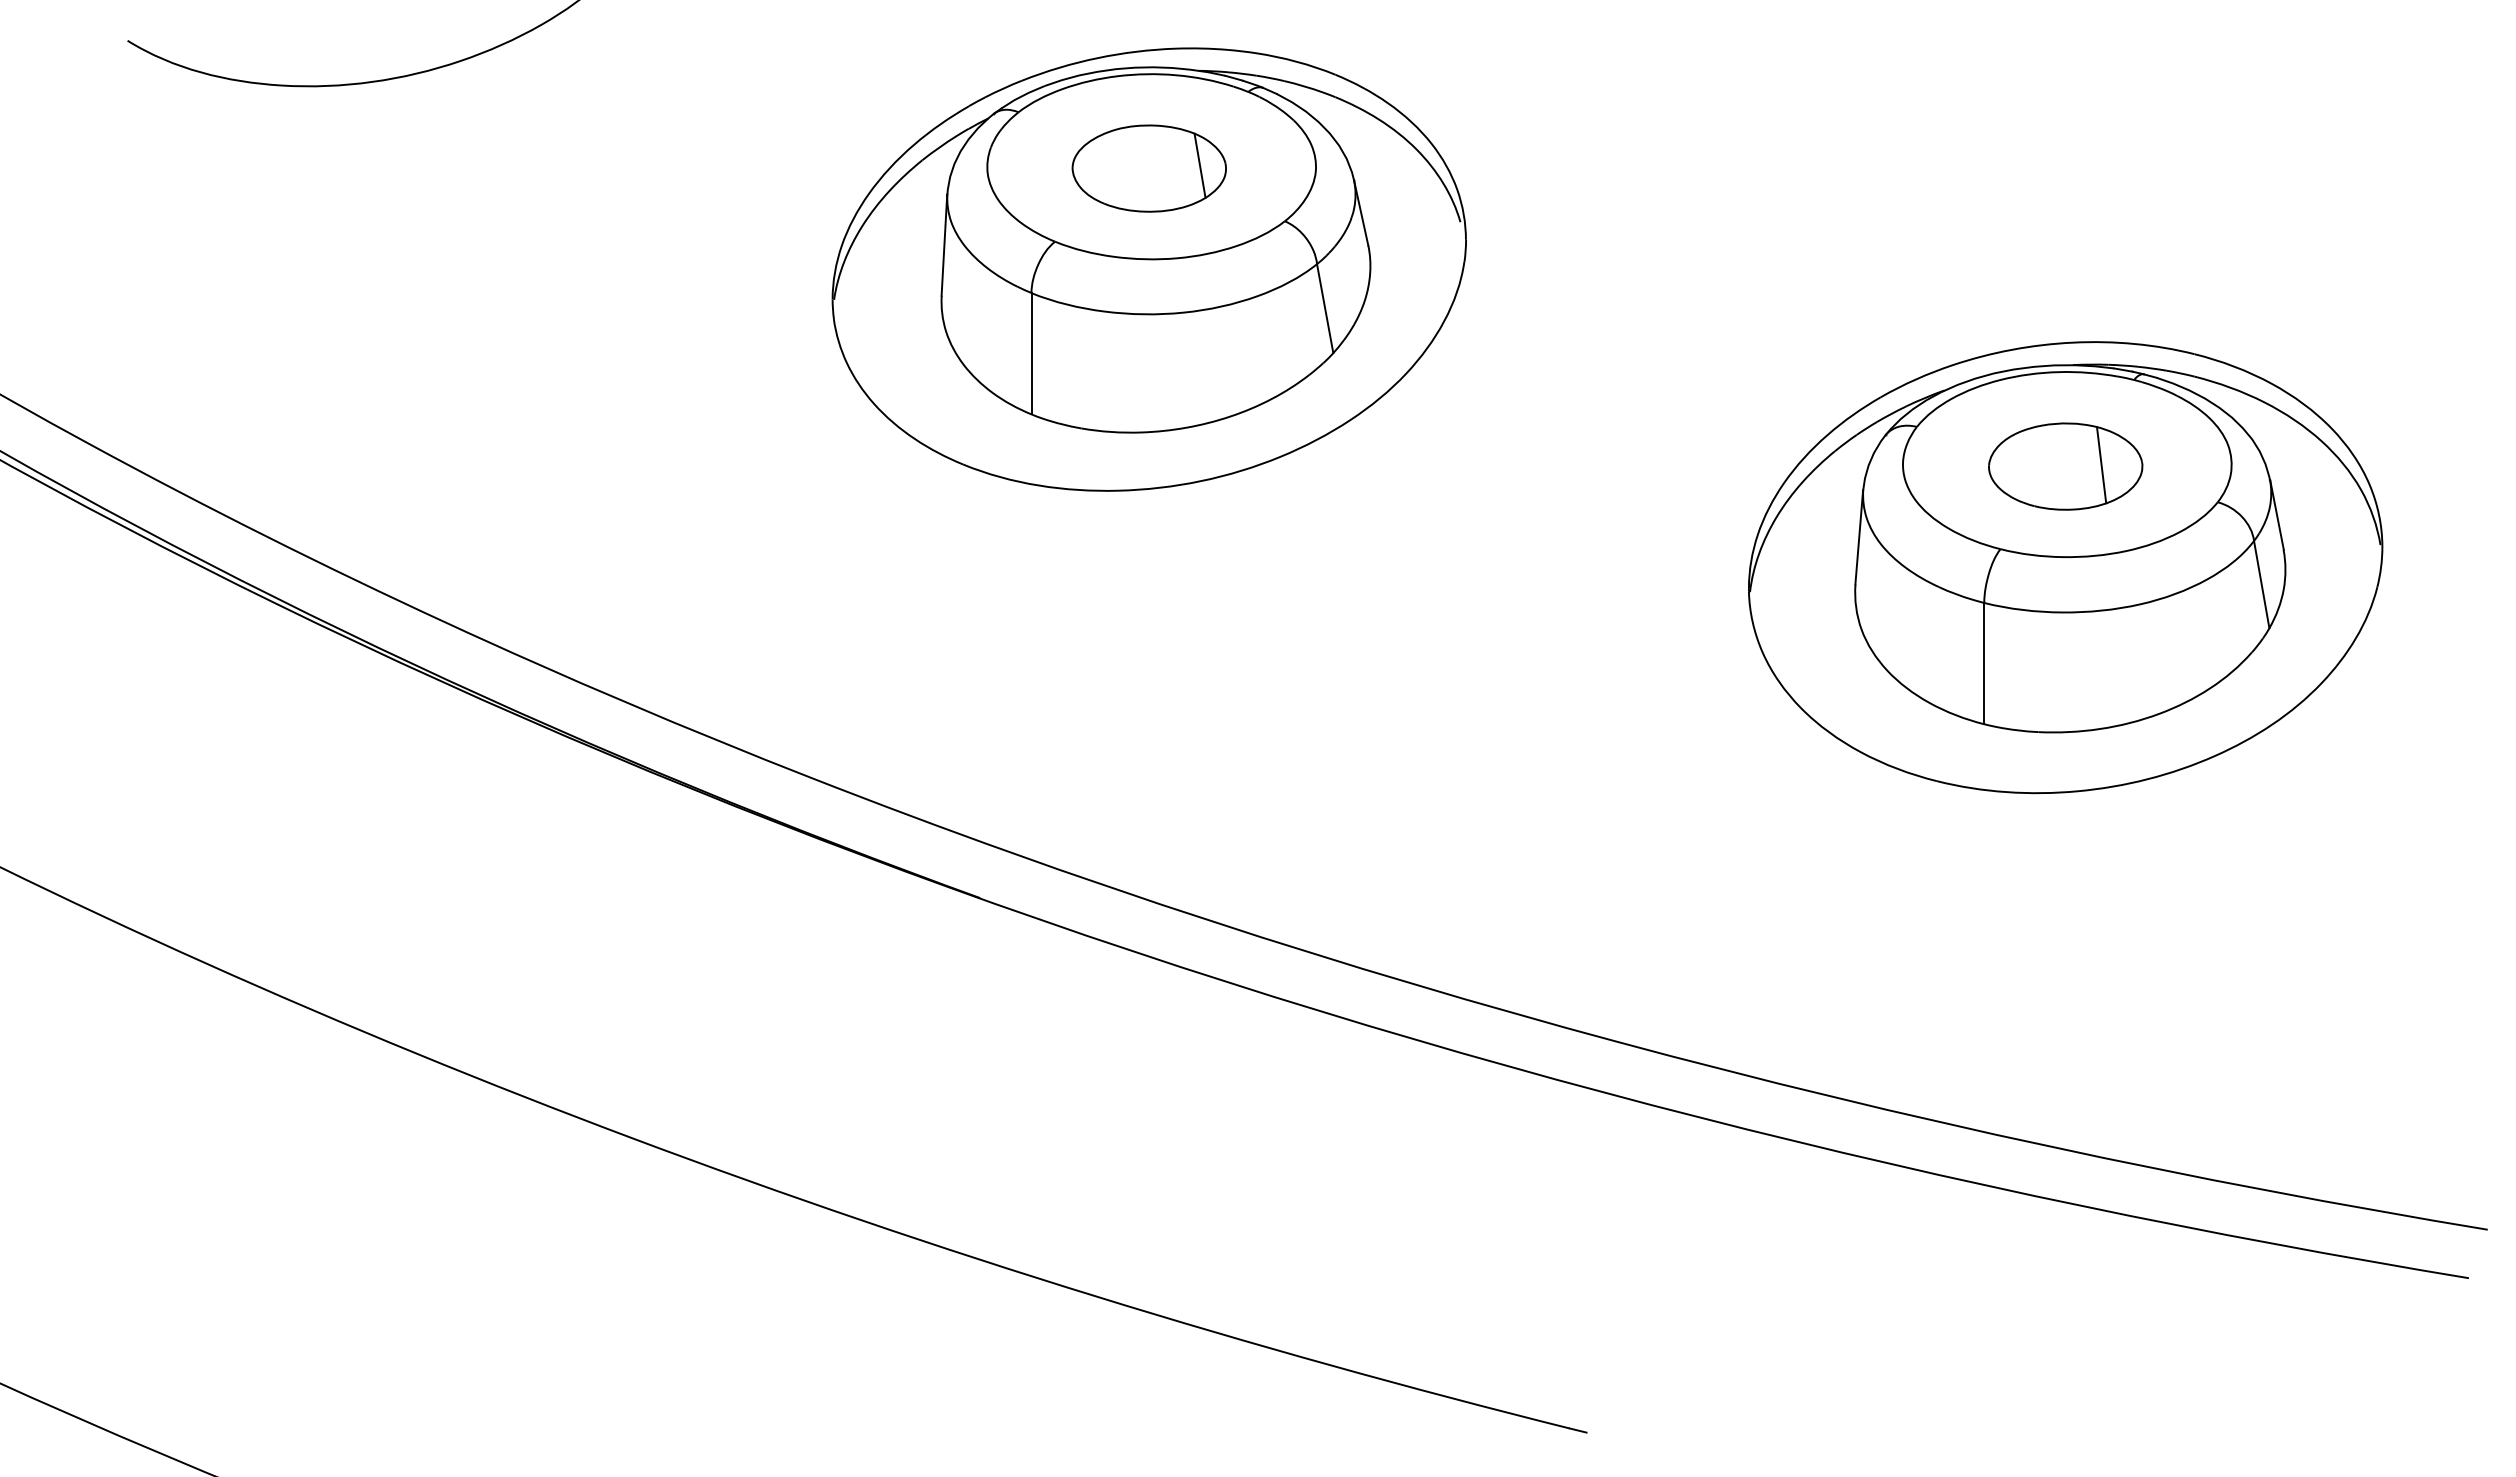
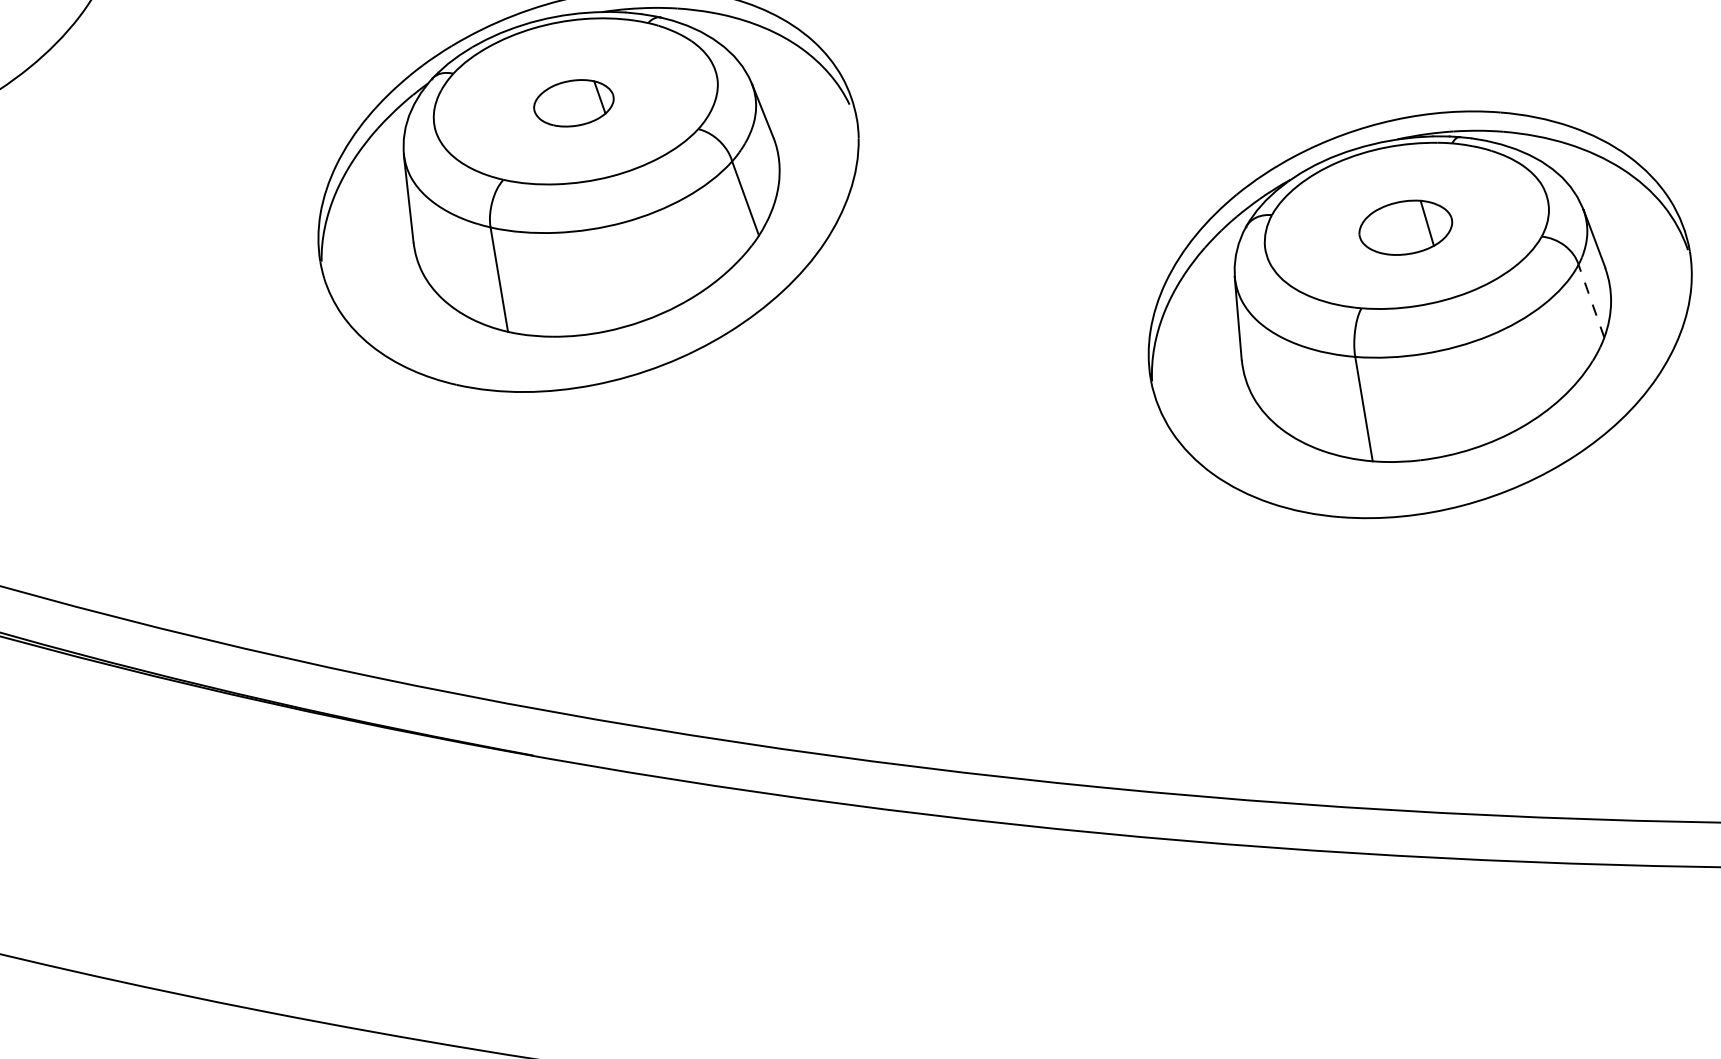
part: (1148, 168) -> (573, 103), size x0.6
part: (2065, 466) -> (1405, 227), size x0.7
line: (2261, 584) -> (1591, 301), solid -> dashed

